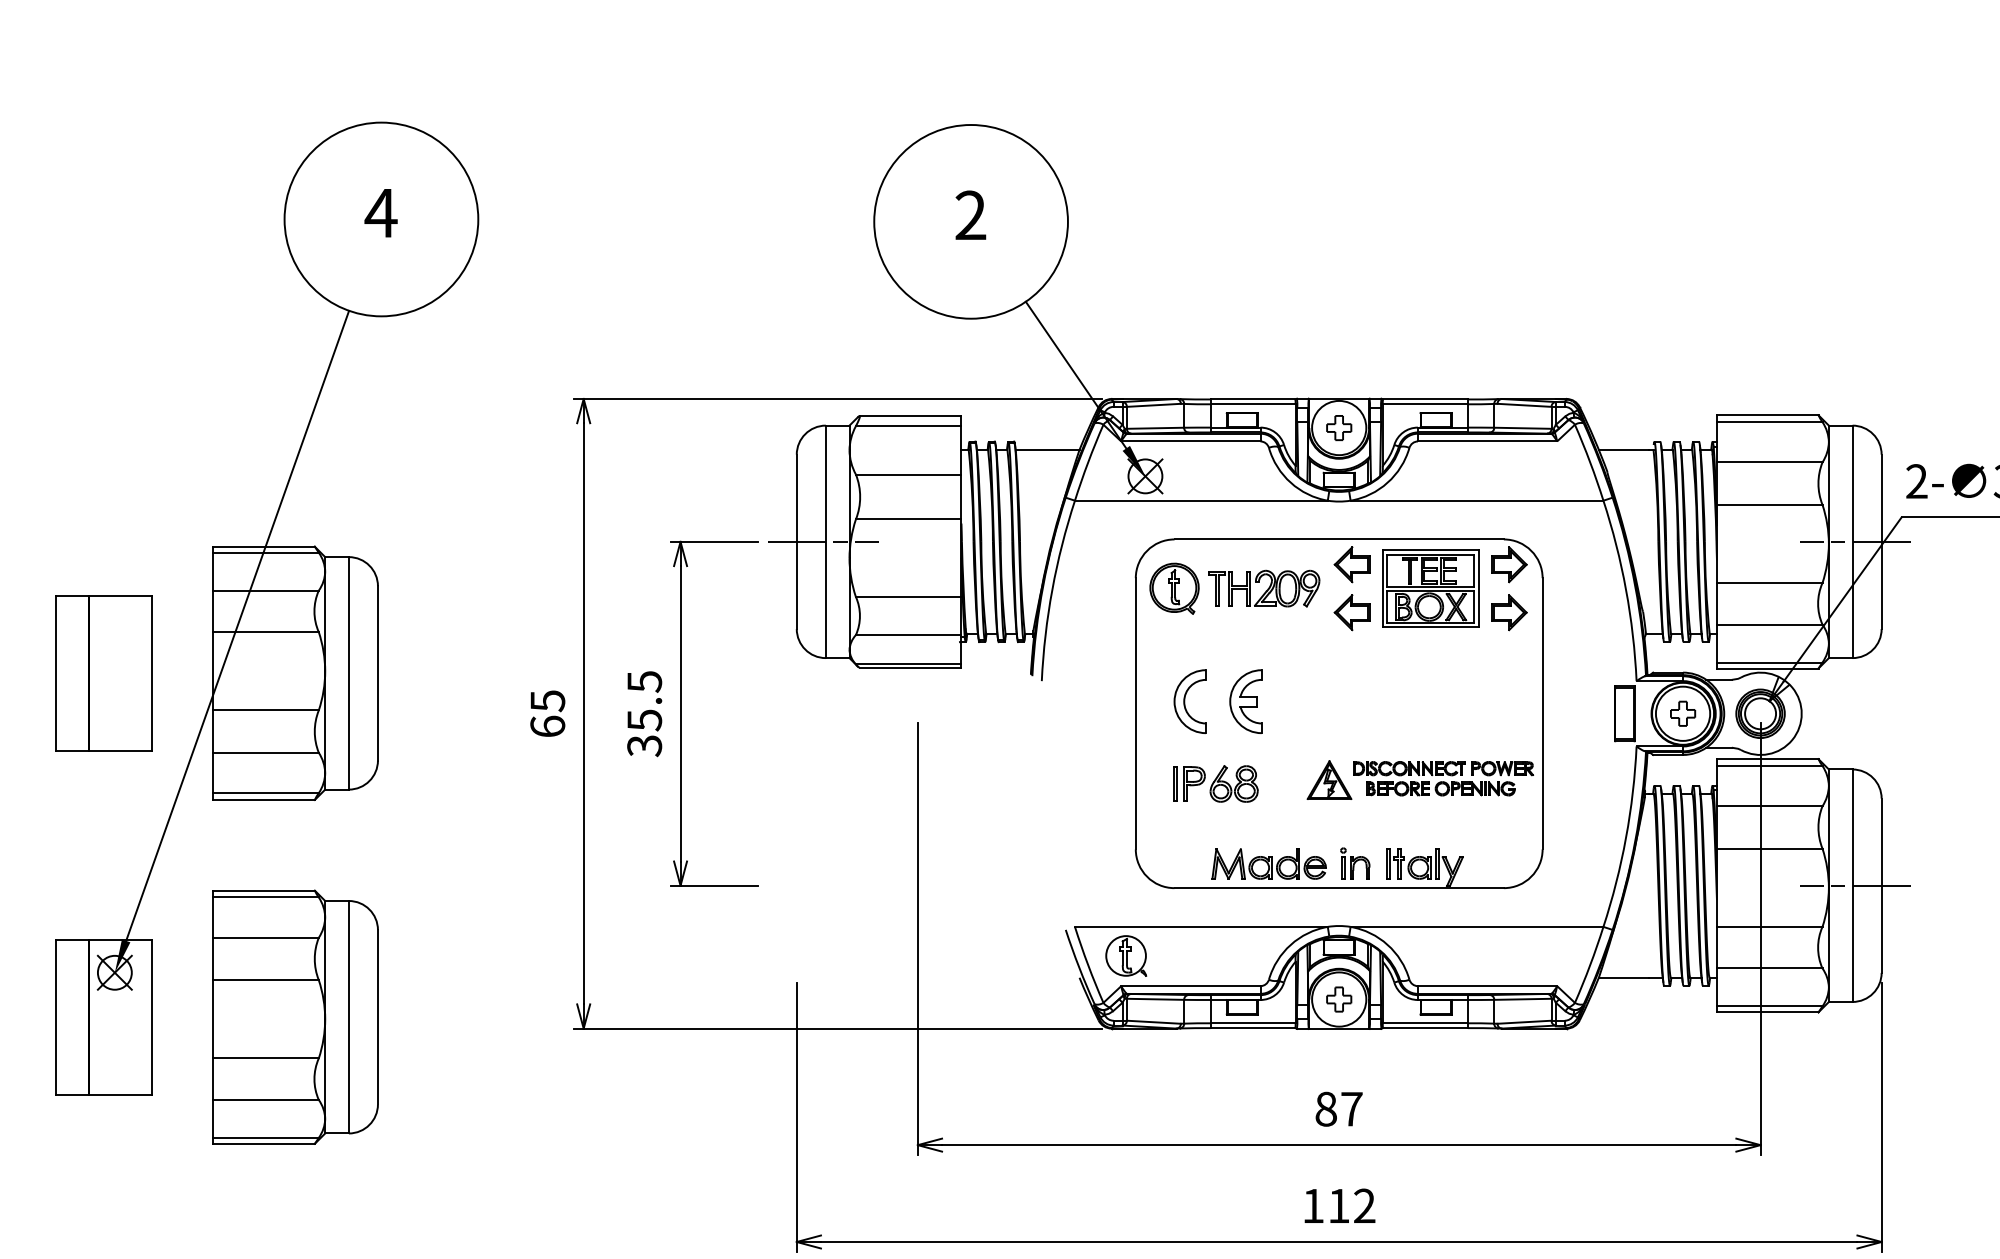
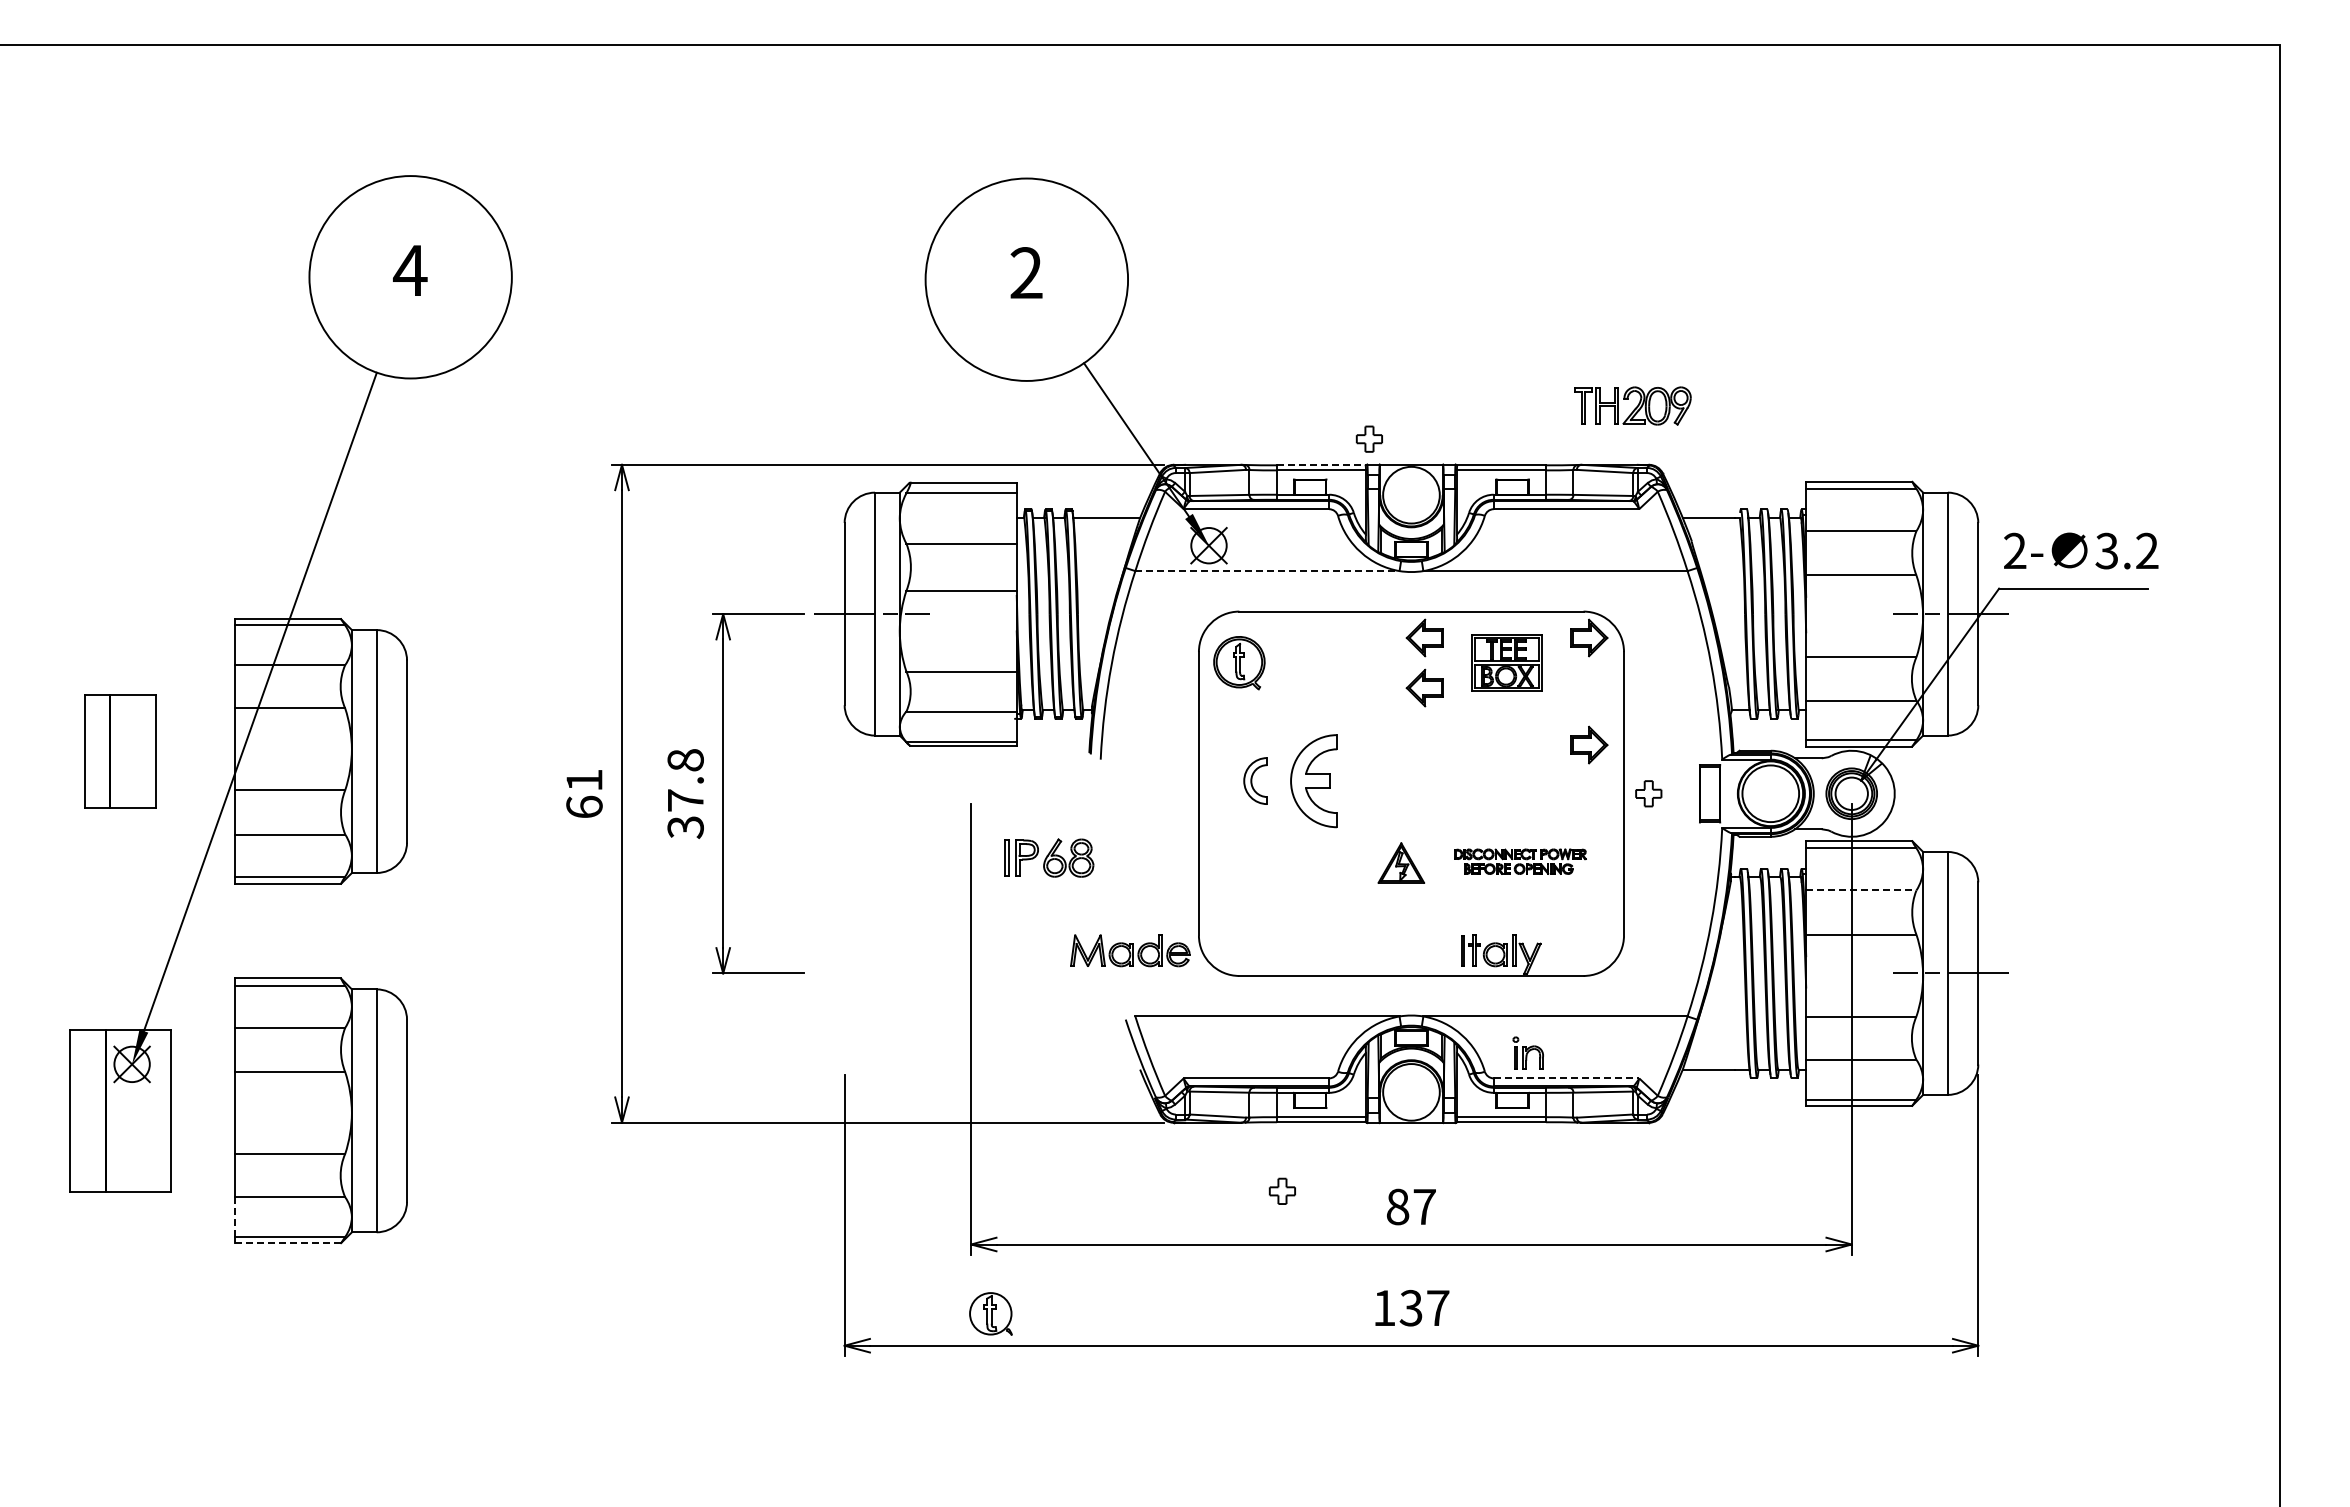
line: (1253, 399) -> (1321, 465), solid -> dashed
part: (1338, 427) -> (1368, 438), moved
line: (1201, 501) -> (1267, 571), solid -> dashed
part: (1263, 588) -> (1632, 405), moved
part: (1430, 588) -> (1506, 662), size x0.7
part: (1509, 612) -> (1589, 744), moved
part: (103, 673) -> (120, 751), size x0.7
text: (547, 701) -> (584, 780), 65 -> 61
text: (644, 701) -> (685, 780), 35.5 -> 37.8
part: (1189, 701) -> (1255, 780), size x0.7
part: (1245, 701) -> (1313, 780), size x1.4
part: (1682, 713) -> (1648, 793), moved
part: (1443, 778) -> (1520, 861), size x0.7
part: (1215, 783) -> (1049, 857), moved
line: (1769, 806) -> (1861, 890), solid -> dashed
part: (1354, 862) -> (1527, 1052), moved
part: (1269, 863) -> (1130, 950), moved
part: (1125, 955) -> (990, 1313), moved
line: (1487, 986) -> (1566, 1078), solid -> dashed
part: (1338, 998) -> (1281, 1190), moved
line: (212, 1119) -> (234, 1217), solid -> dashed
line: (264, 1144) -> (288, 1243), solid -> dashed
text: (1351, 1205) -> (1424, 1307), 112 -> 137

